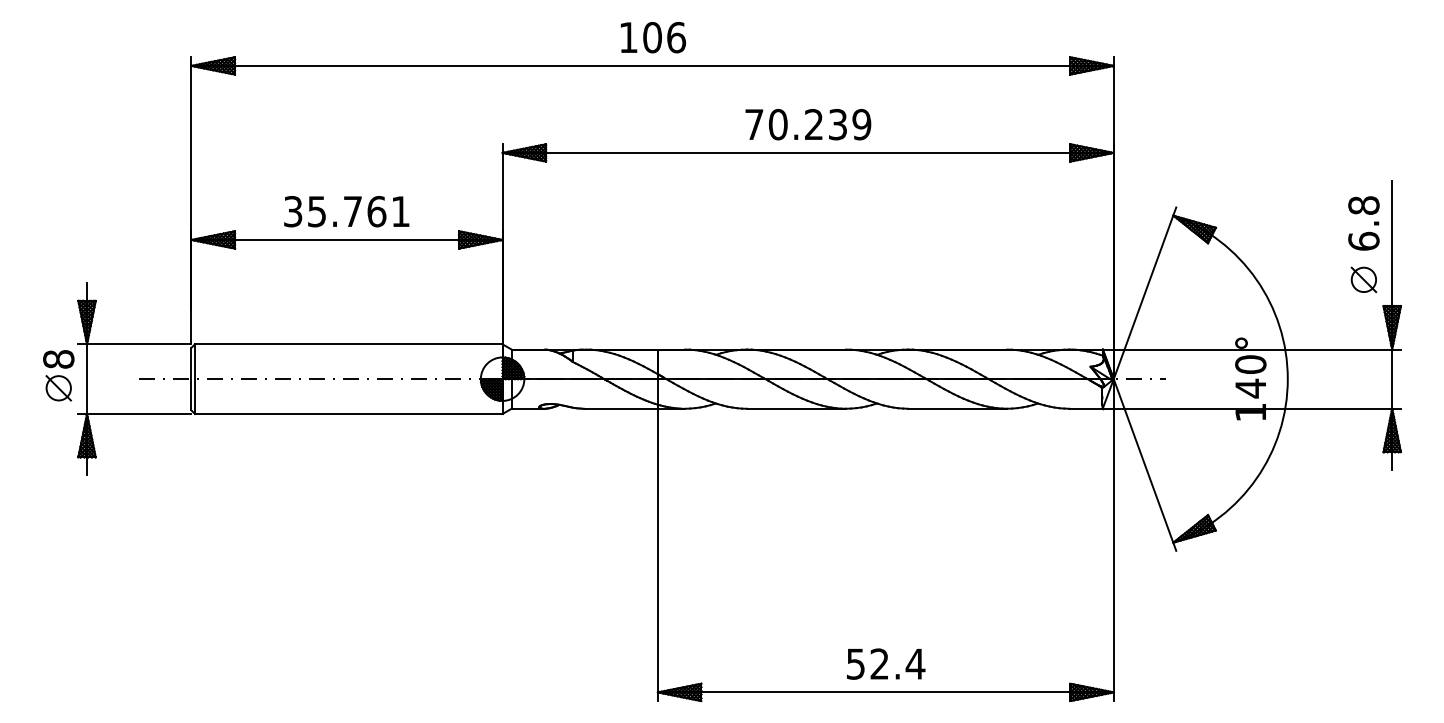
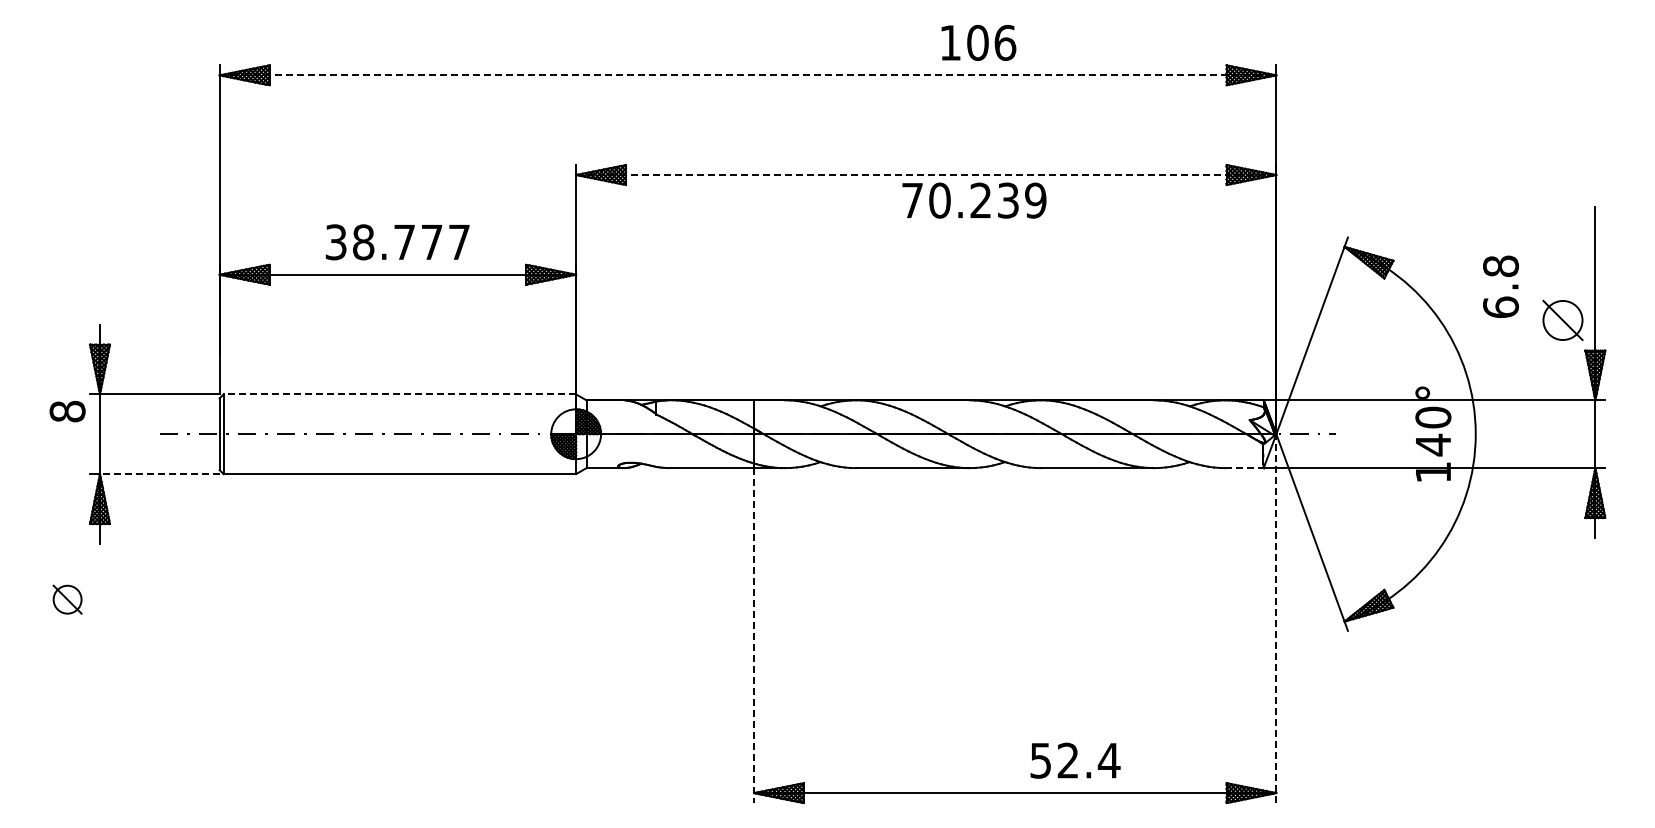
text: (653, 37) -> (978, 42), moved
line: (653, 66) -> (748, 75), solid -> dashed
text: (808, 124) -> (974, 200), moved
line: (808, 153) -> (926, 175), solid -> dashed
text: (358, 211) -> (411, 242), 35.761 -> 38.777
text: (1363, 223) -> (1500, 286), moved
part: (1363, 279) -> (1562, 320), size x1.4
line: (348, 344) -> (399, 394), solid -> dashed
part: (58, 388) -> (67, 599), moved
line: (1086, 409) -> (1245, 468), solid -> dashed
line: (138, 414) -> (159, 474), solid -> dashed
line: (1113, 539) -> (1276, 618), solid -> dashed
line: (658, 555) -> (754, 636), solid -> dashed
text: (886, 663) -> (1075, 760), moved

